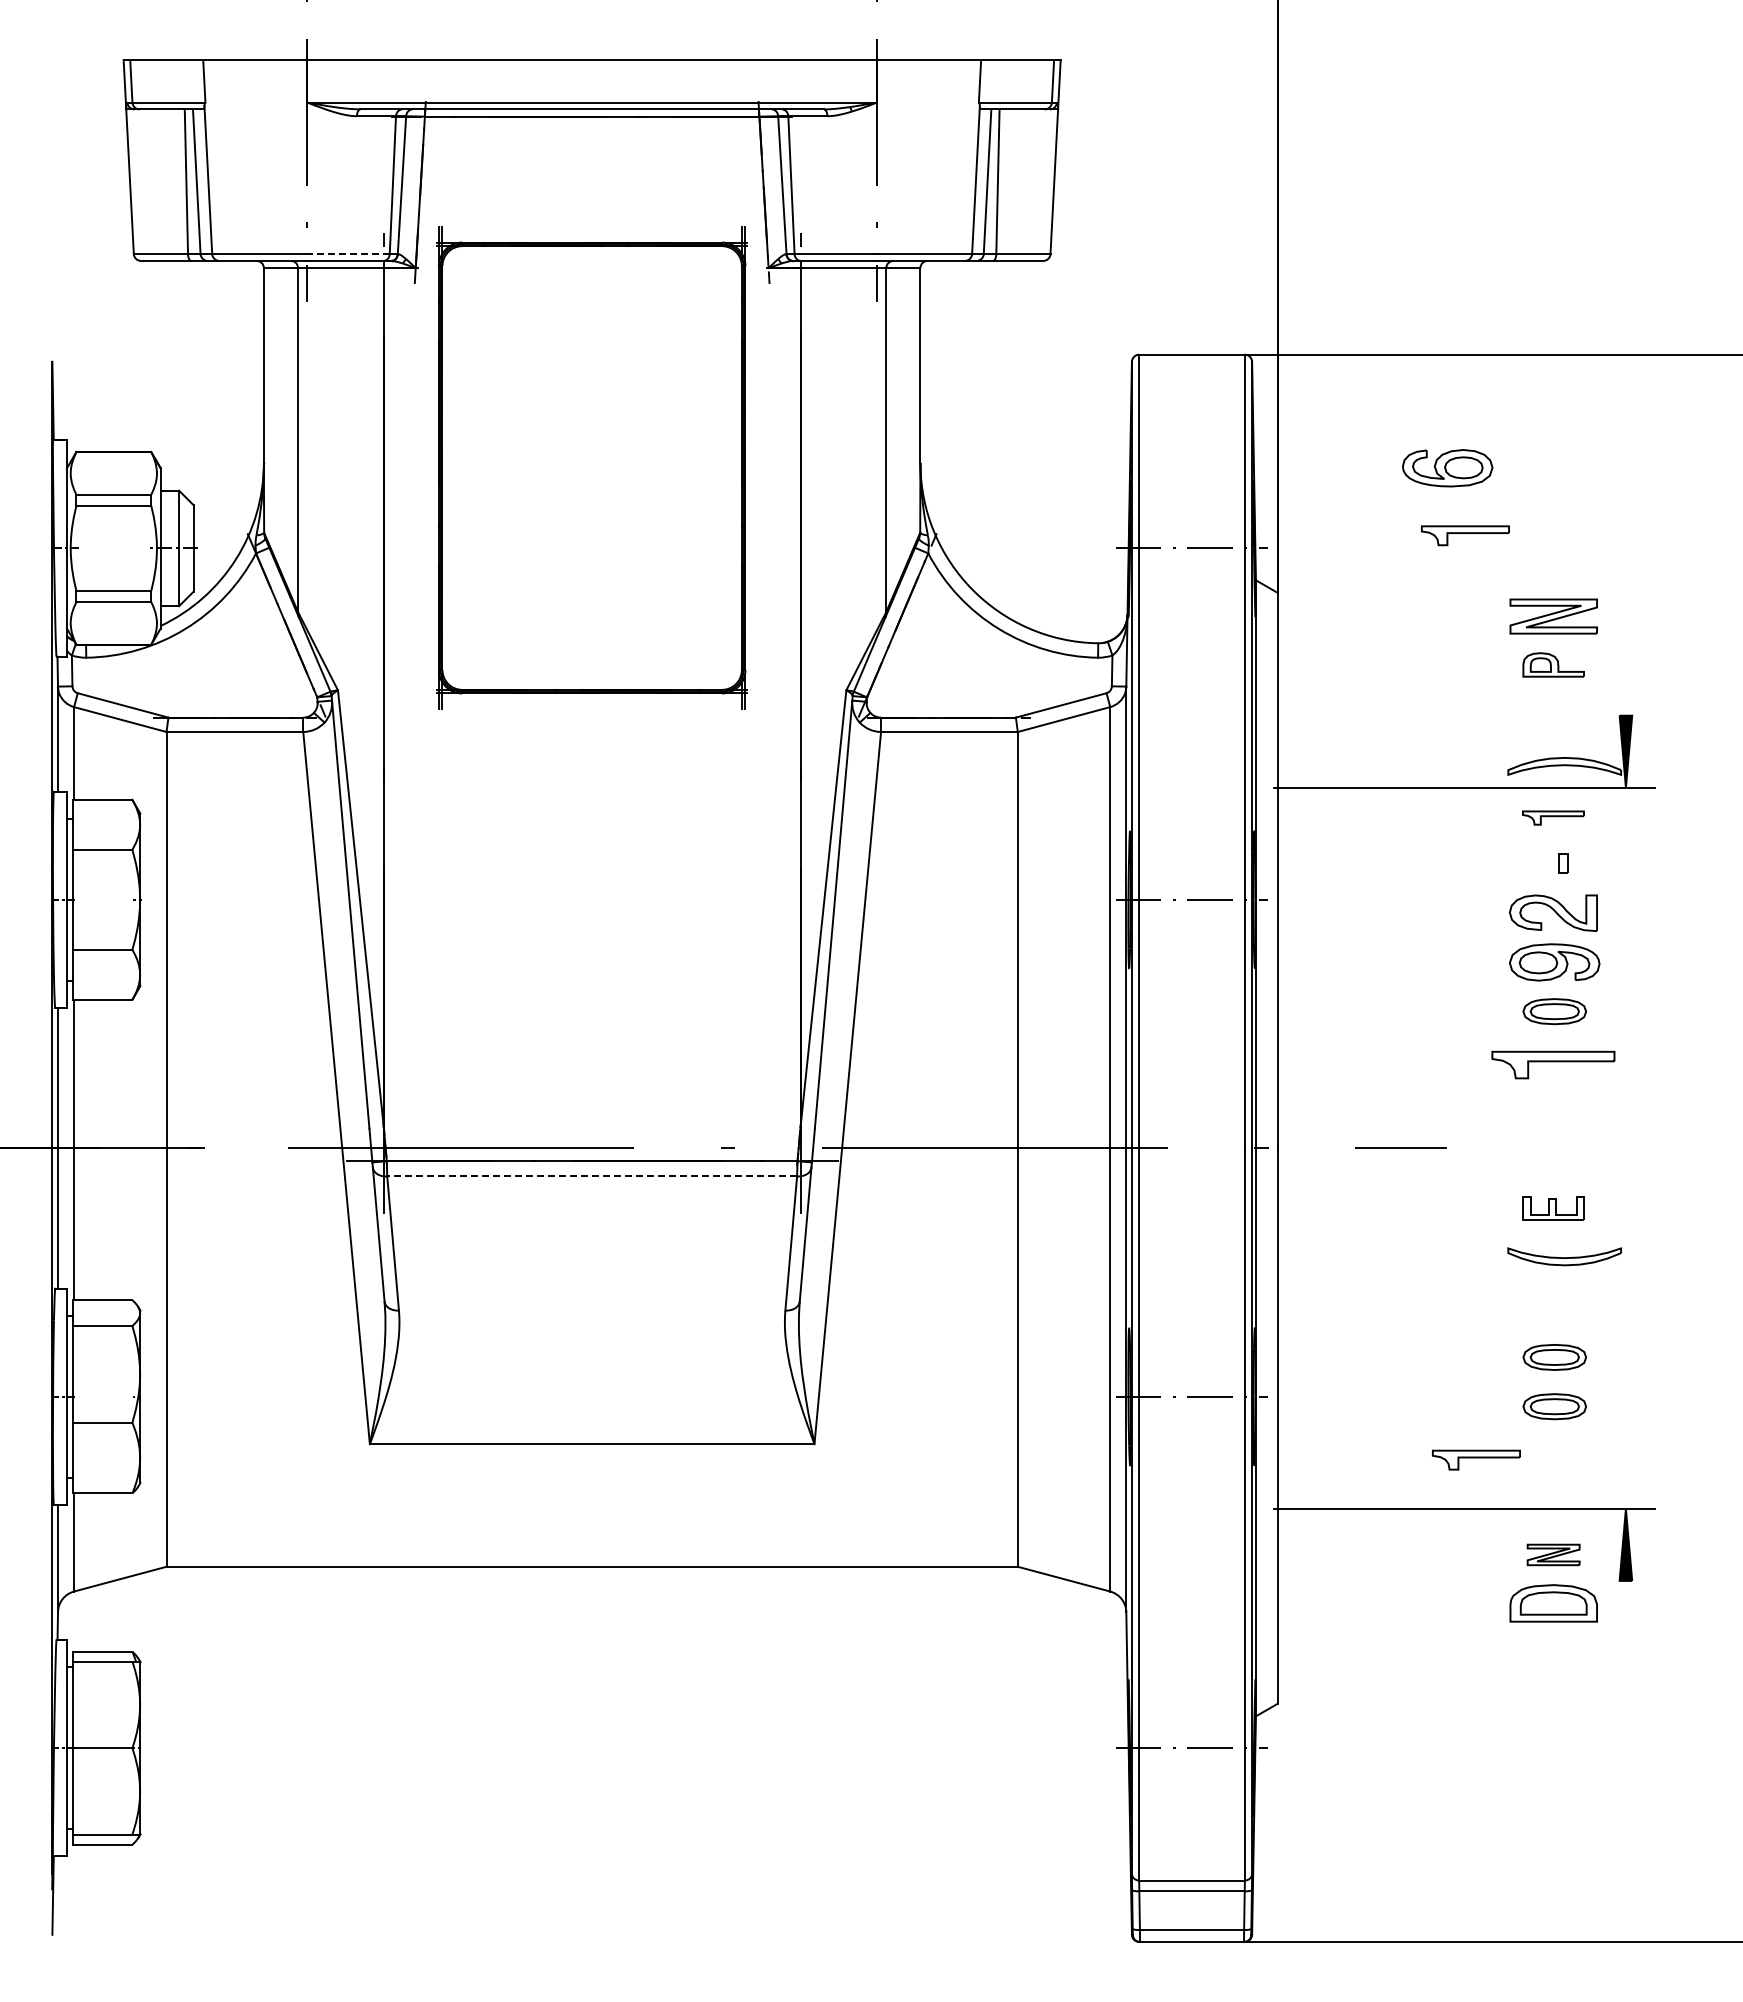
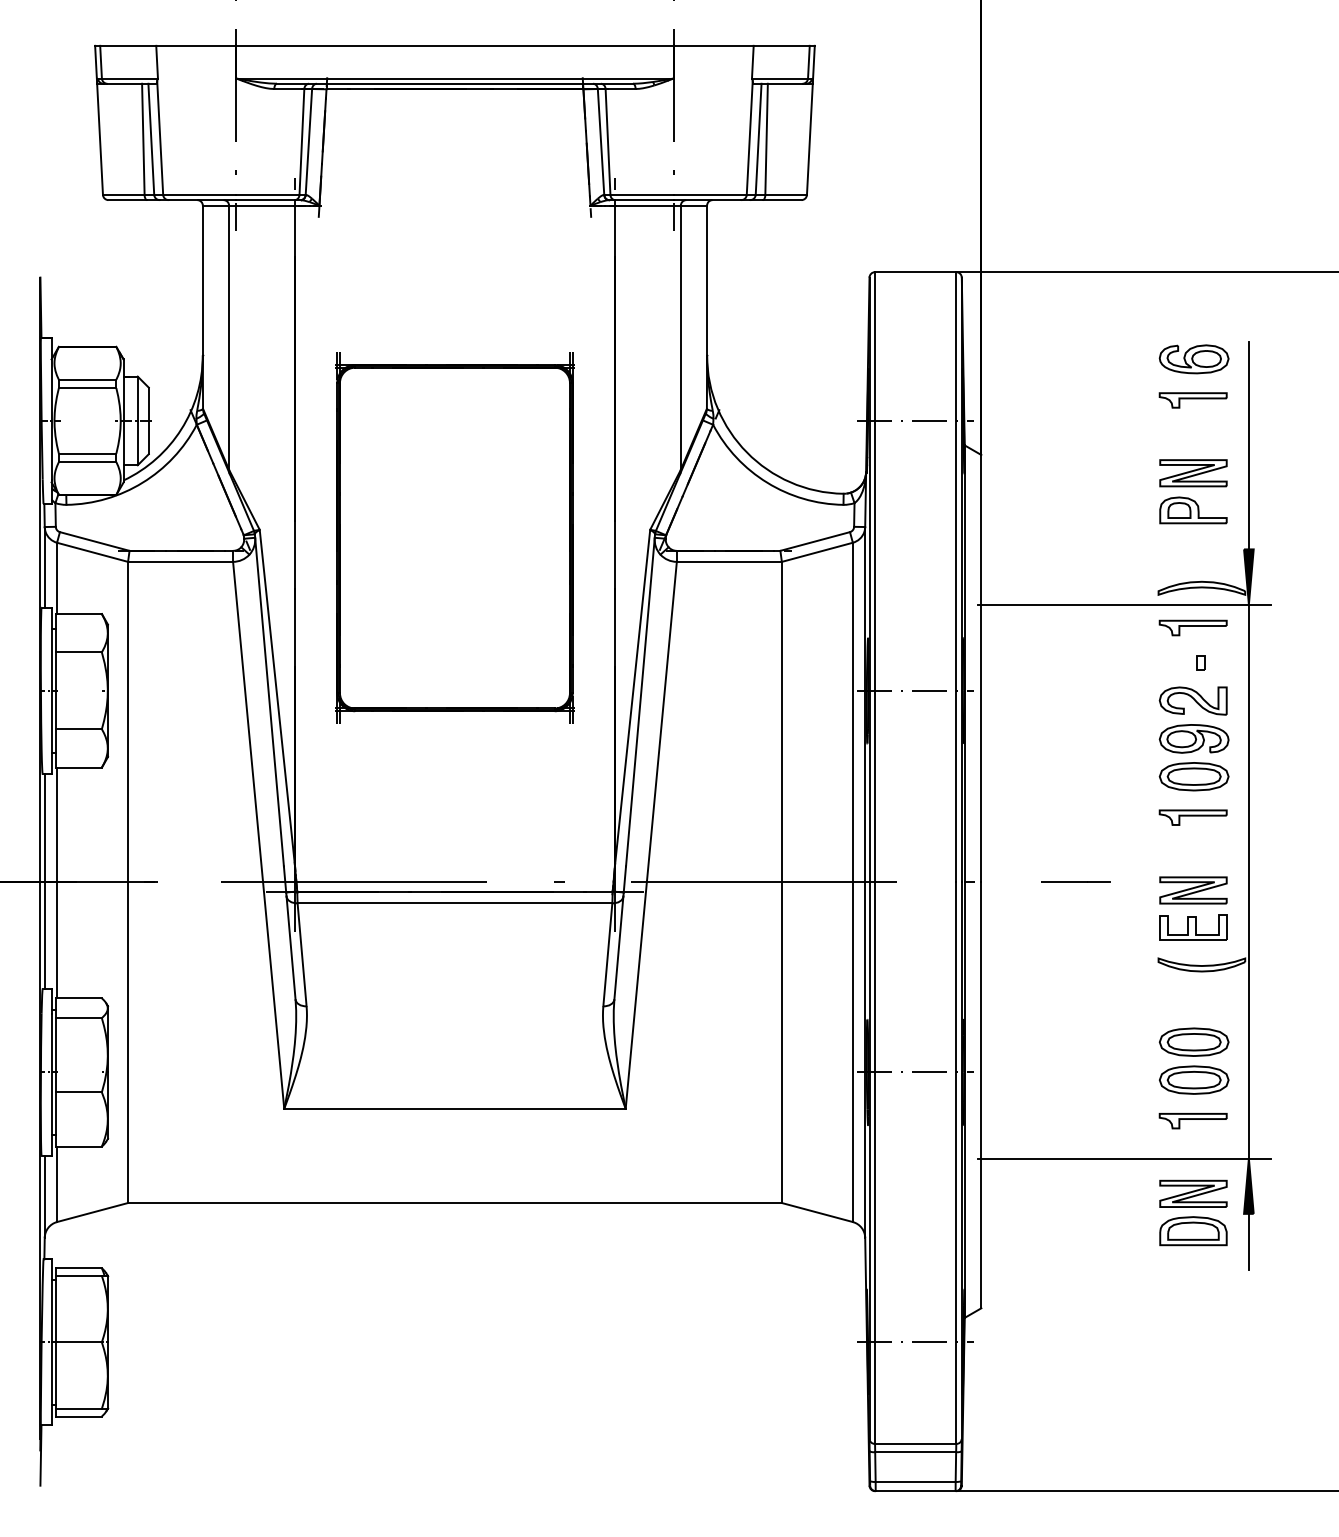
line: (348, 254) -> (267, 195), dashed -> solid
part: (591, 467) -> (454, 537), moved
part: (1447, 468) -> (1194, 359), moved
part: (1465, 535) -> (1193, 400), moved
line: (1625, 580) -> (1248, 445), added
part: (1553, 664) -> (1193, 510), size x1.43
part: (1553, 817) -> (1193, 627), size x1.43
part: (1554, 1011) -> (1194, 776), size x1.43
part: (1553, 1064) -> (1193, 817), size x0.71
line: (1625, 1148) -> (1248, 881), added
part: (1553, 1159) -> (1193, 890), added
line: (592, 1176) -> (455, 903), dashed -> solid
part: (1553, 1208) -> (1193, 927), size x1.43
part: (1554, 1357) -> (1194, 1042), size x1.43
part: (1554, 1406) -> (1194, 1079), size x1.43
part: (1476, 1459) -> (1193, 1120), moved
part: (1553, 1554) -> (1193, 1193), size x1.67
line: (1625, 1616) -> (1248, 1241), added

